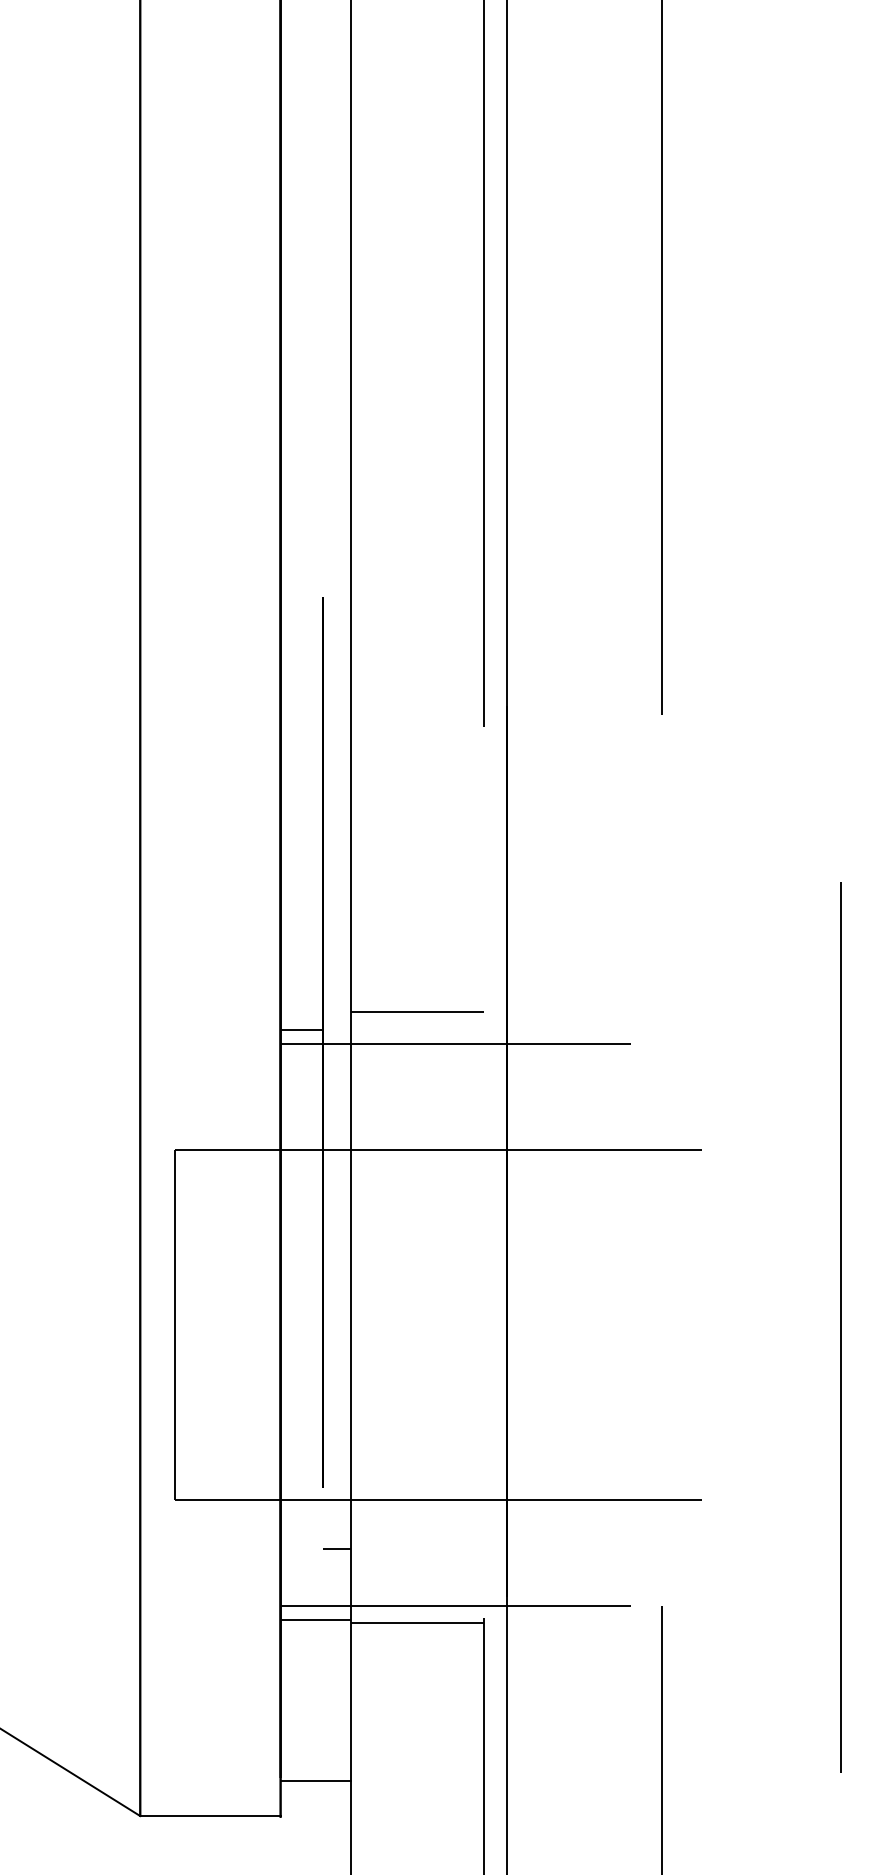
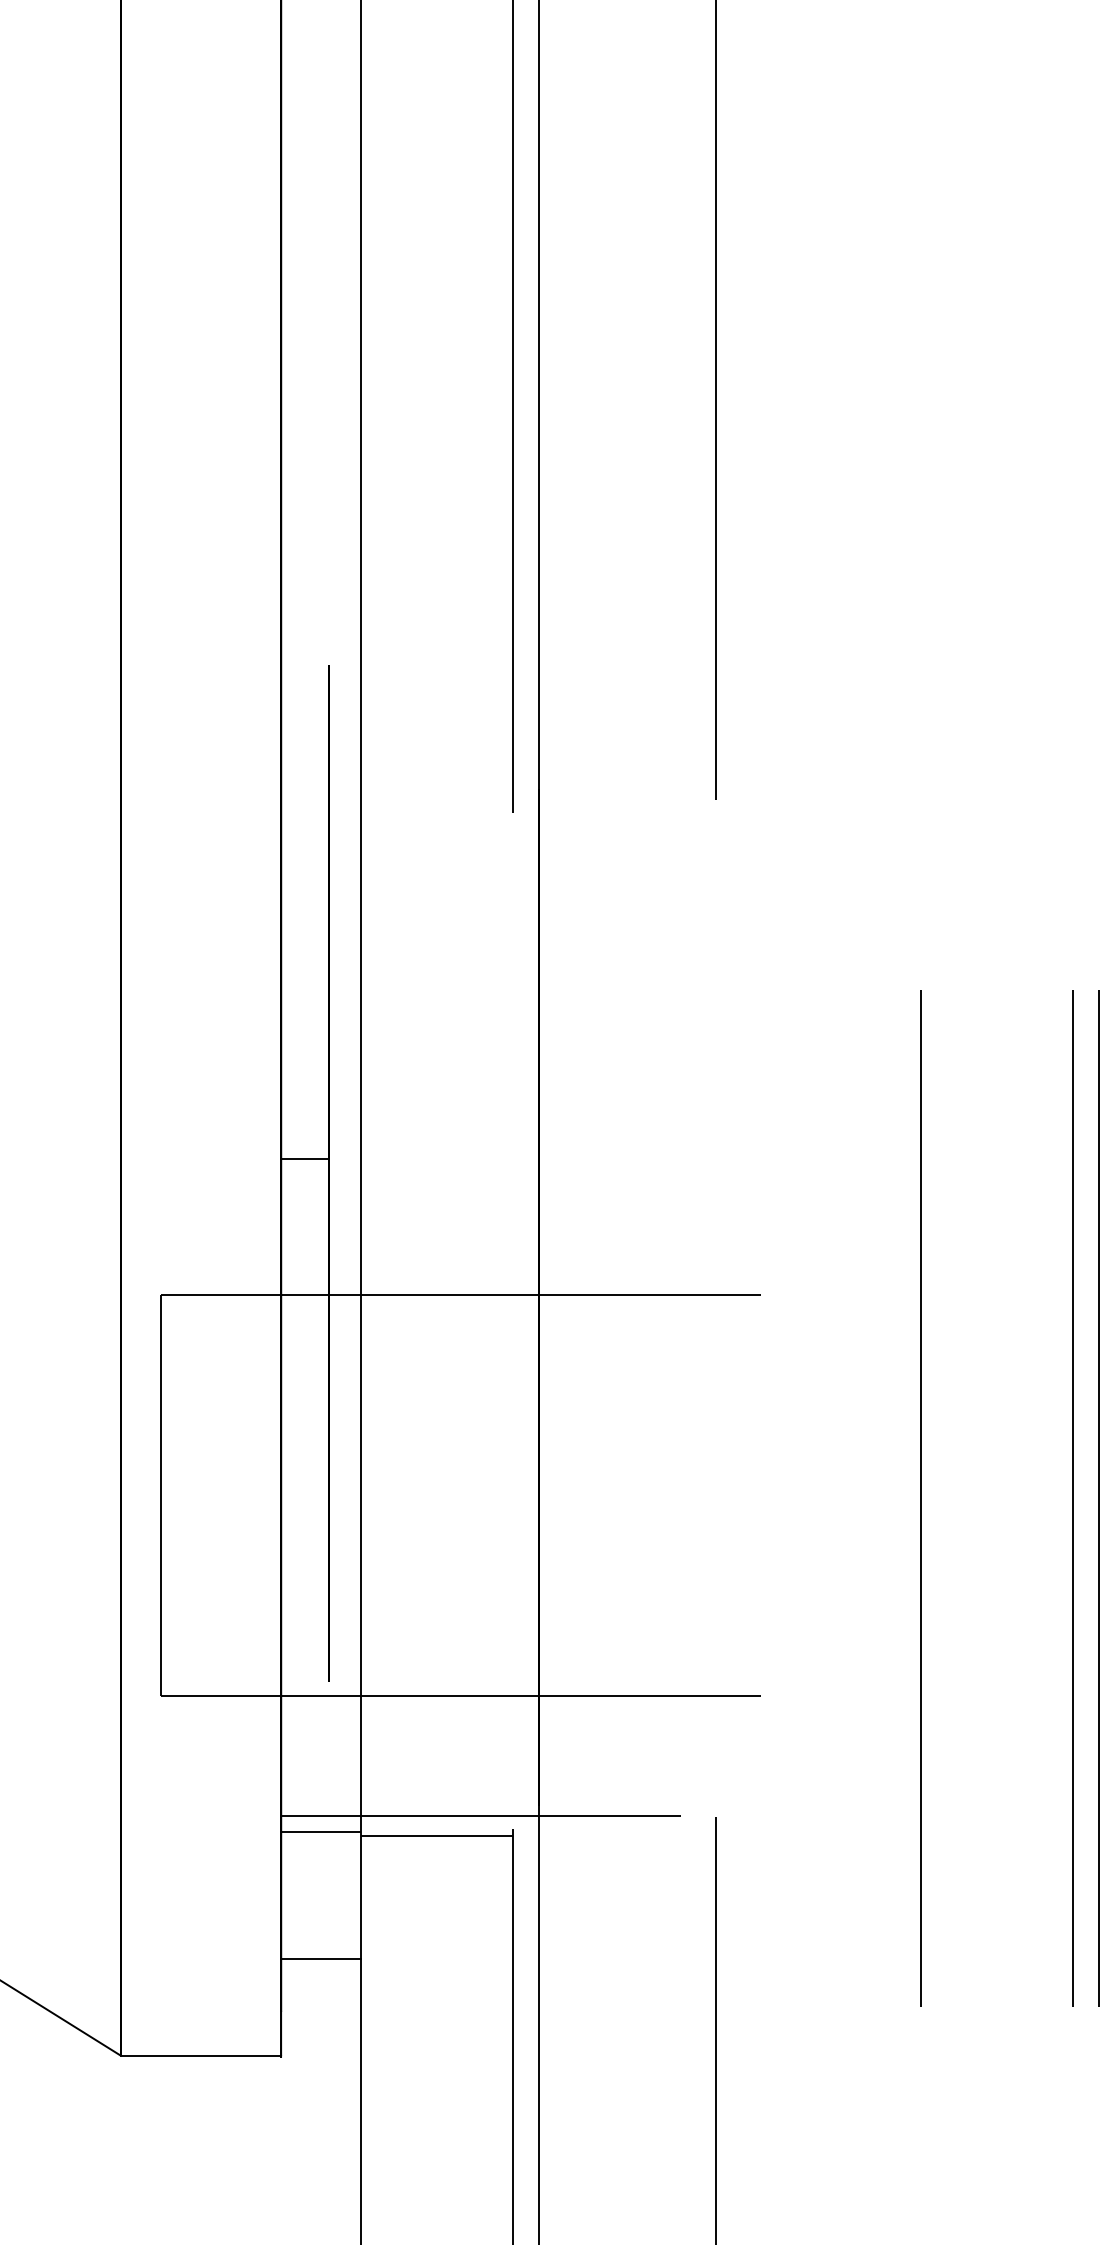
line: (417, 1012) -> (437, 1138), removed
line: (456, 1044) -> (481, 1175), removed
line: (337, 1548) -> (345, 1750), removed
line: (316, 1780) -> (321, 1958), moved

